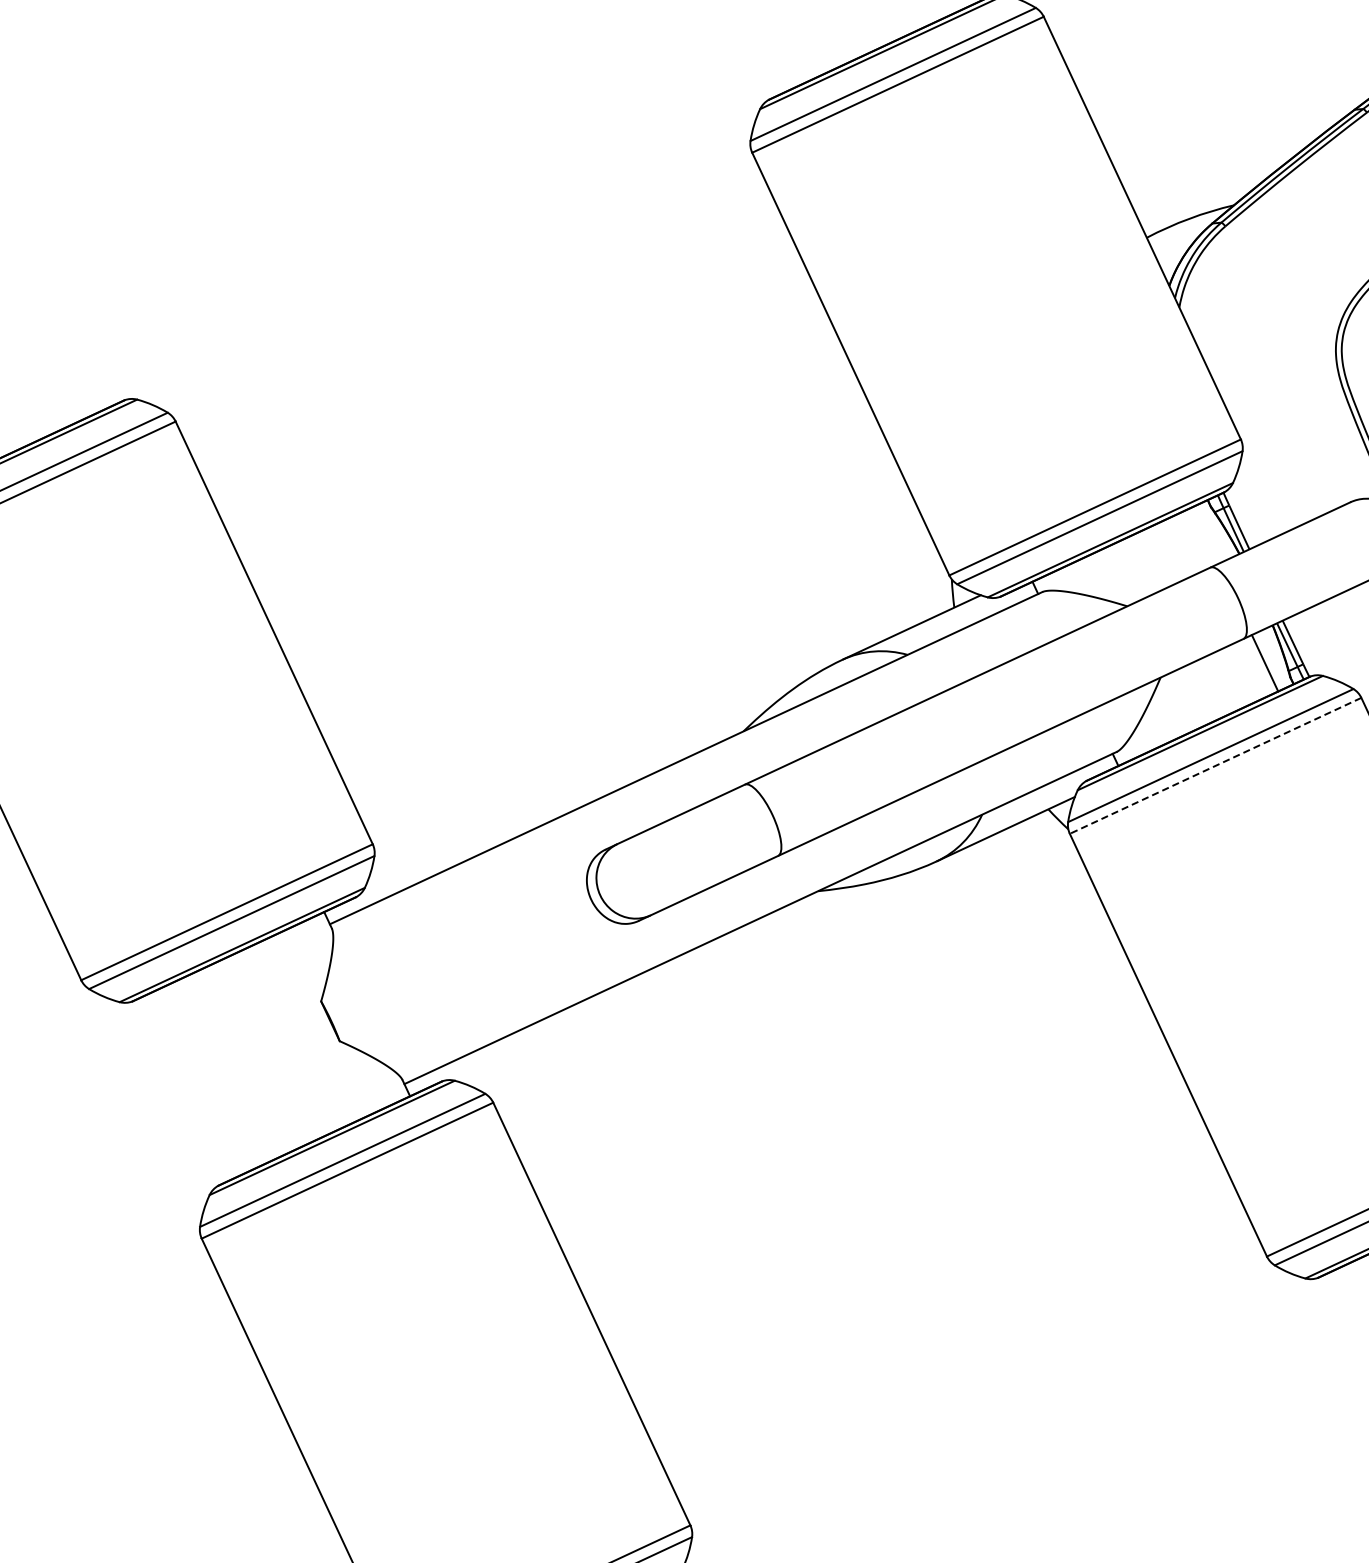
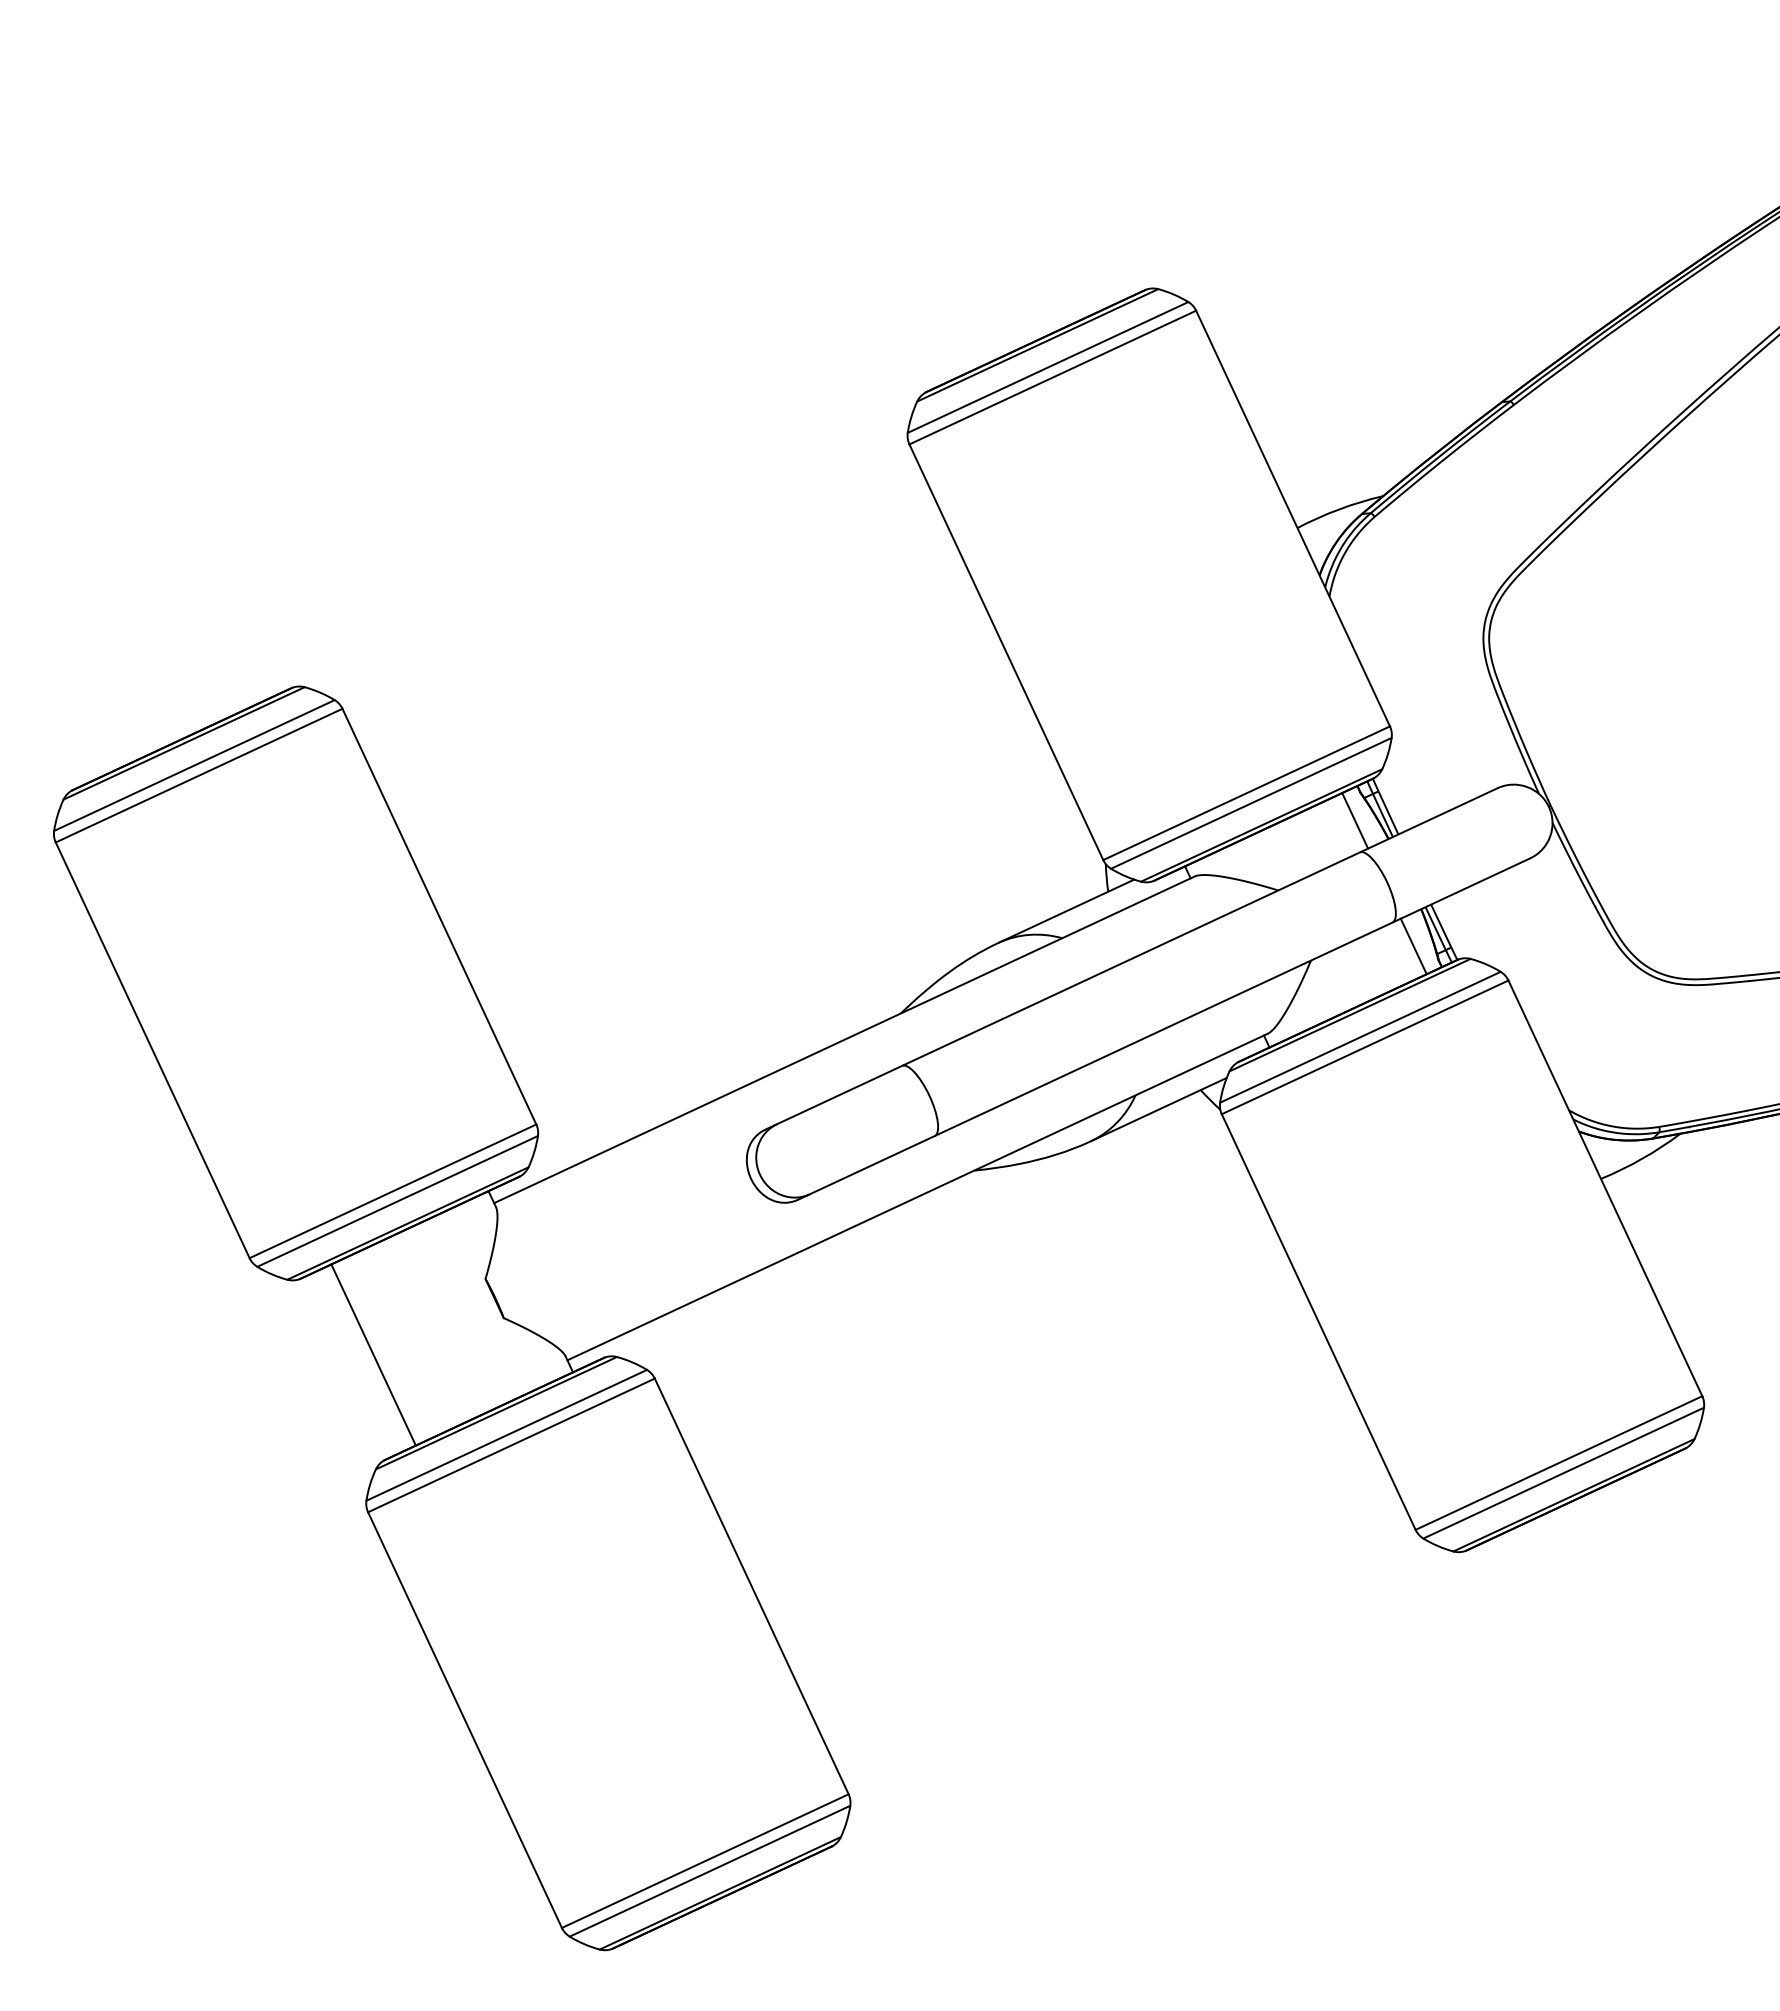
line: (1205, 535) -> (1355, 820), added
line: (1214, 766) -> (1364, 1047), dashed -> solid
line: (207, 1078) -> (373, 1354), added

